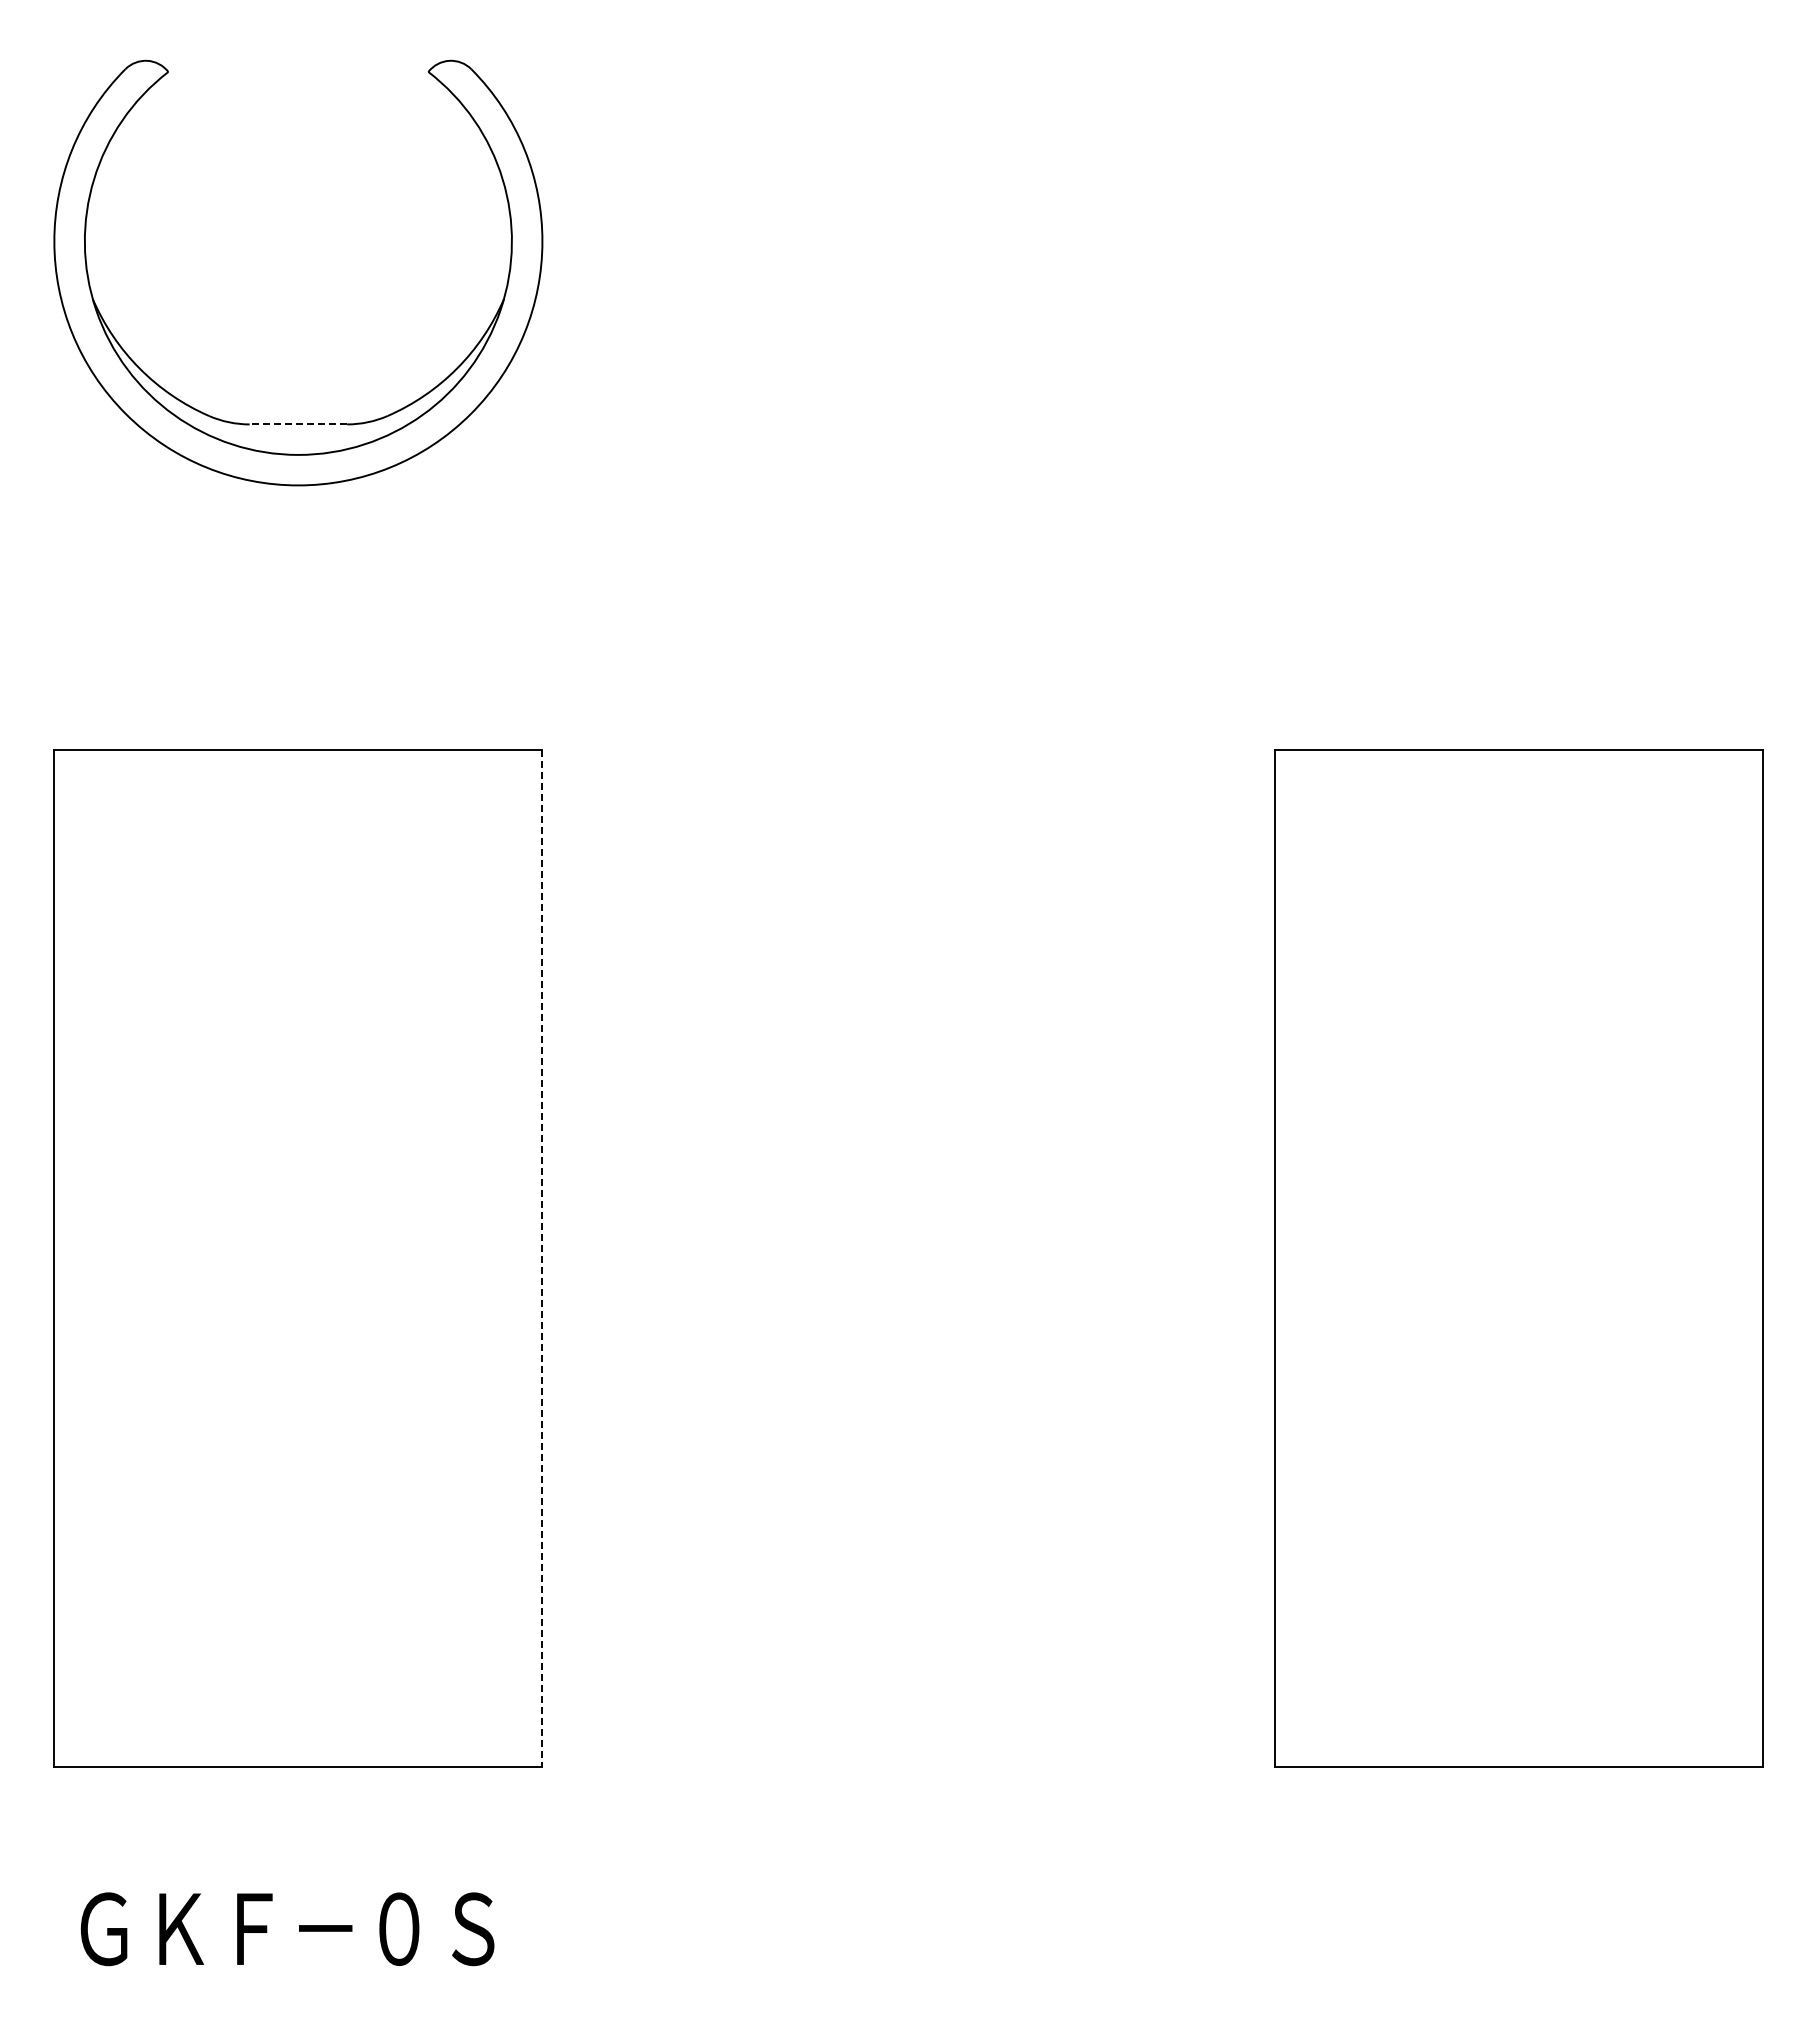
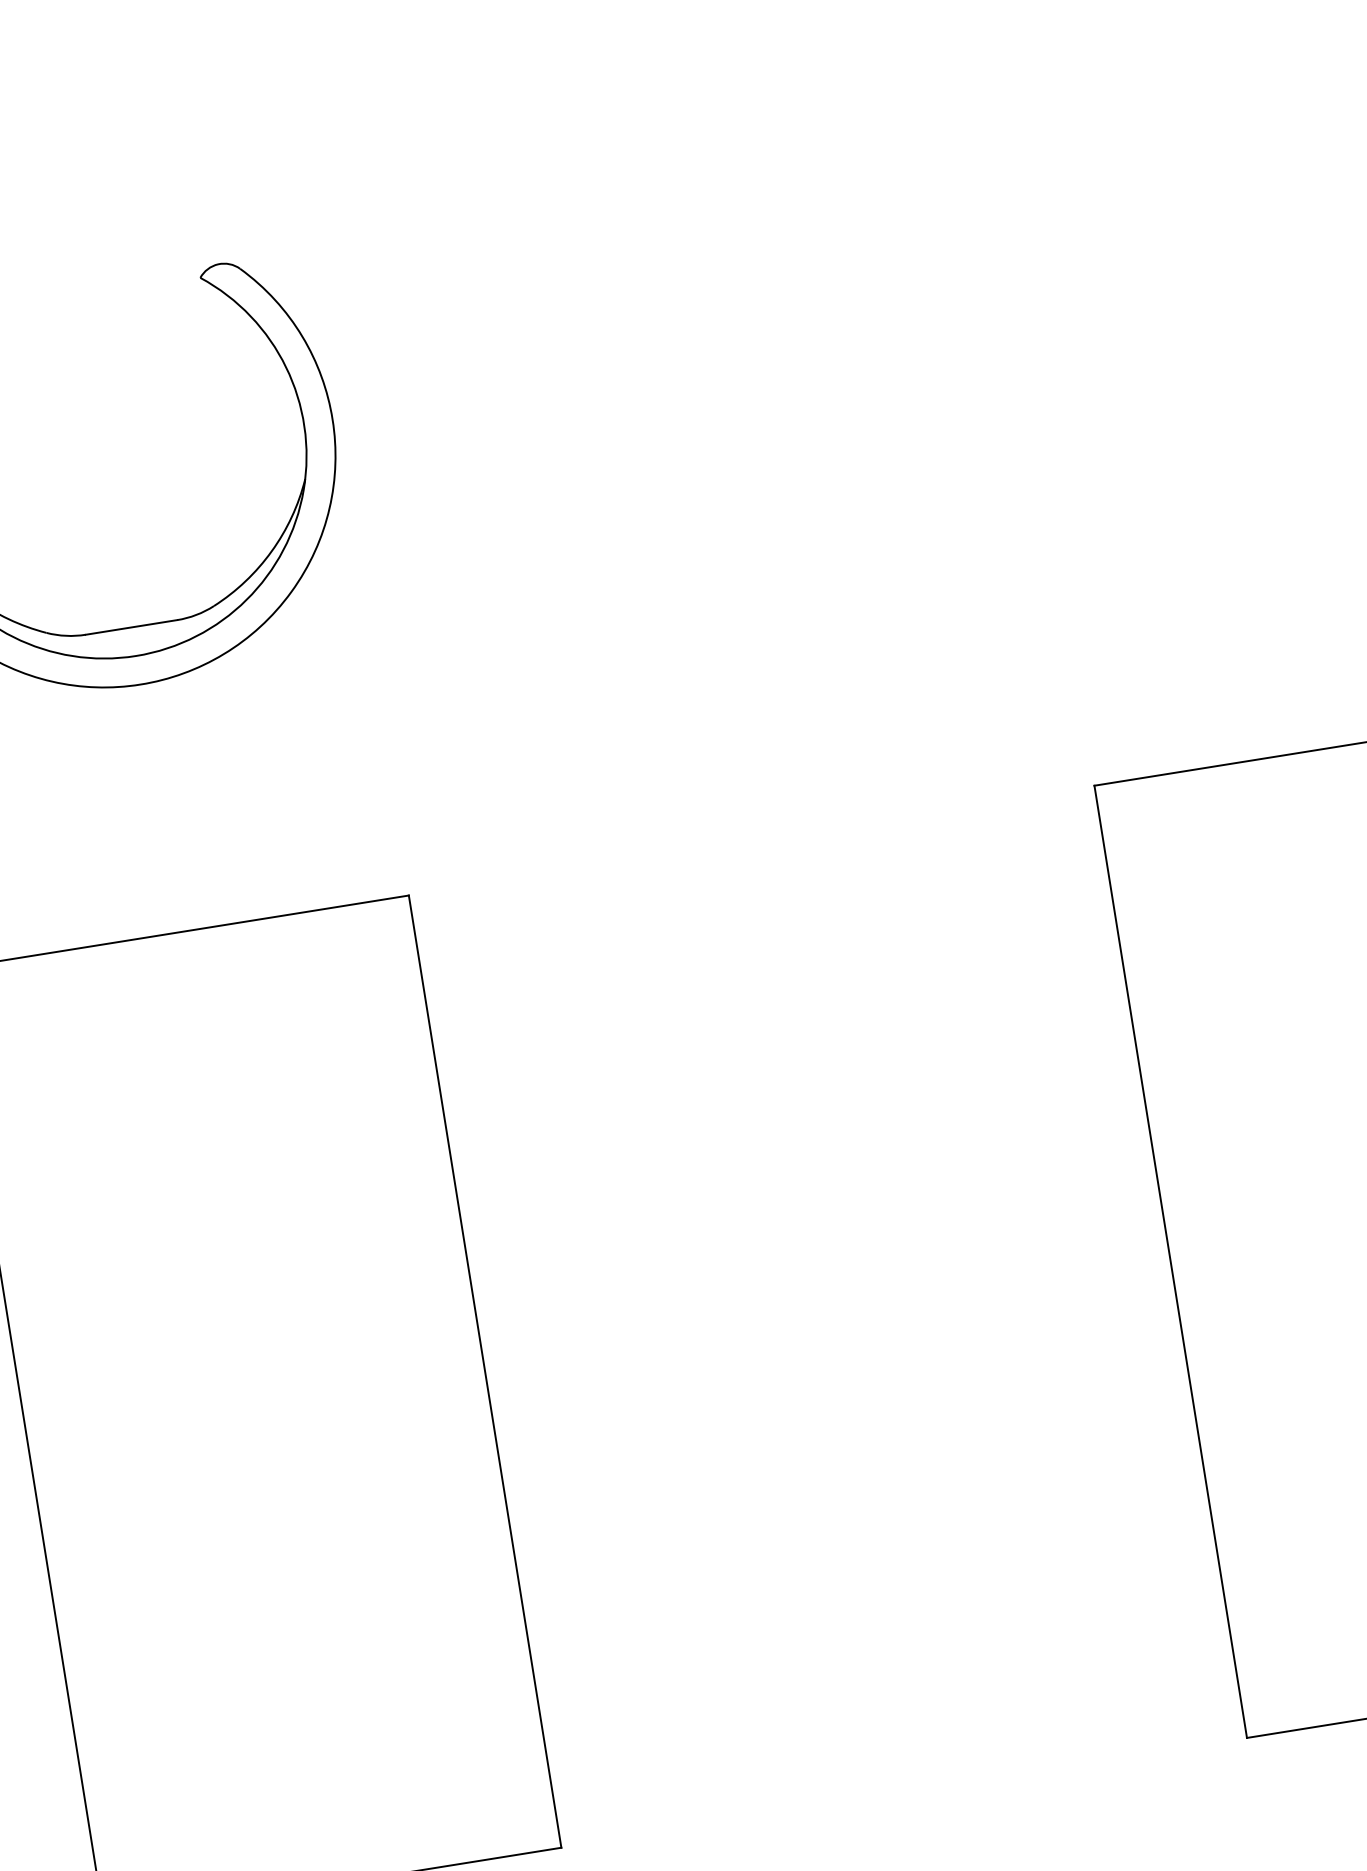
line: (298, 424) -> (131, 627), dashed -> solid
line: (542, 1258) -> (485, 1371), dashed -> solid

